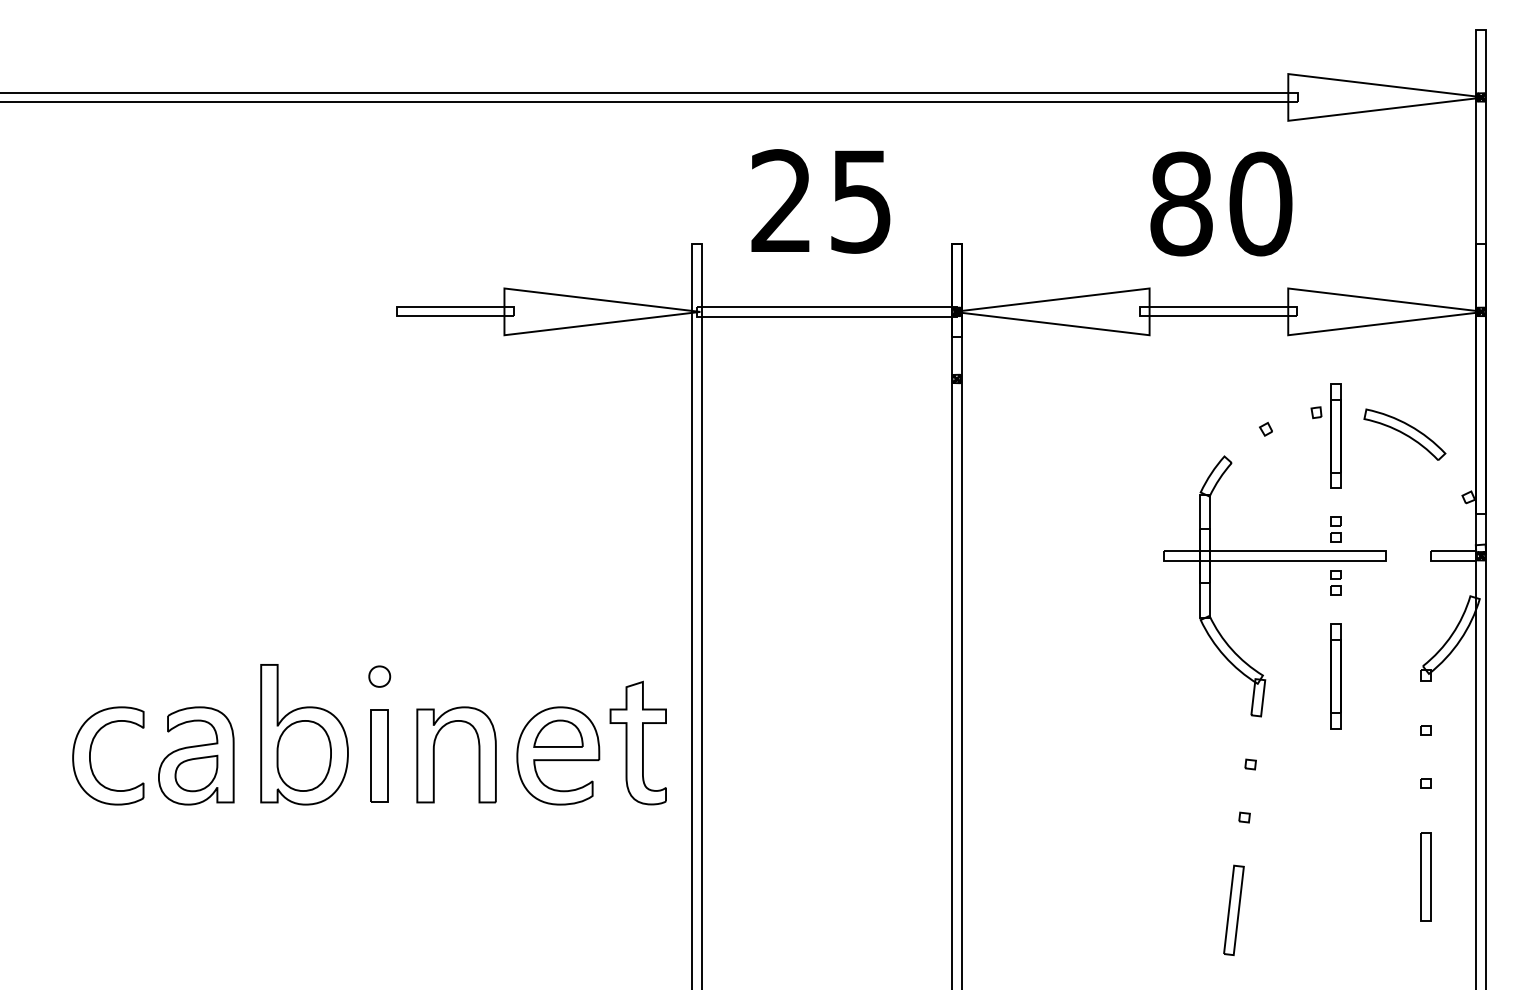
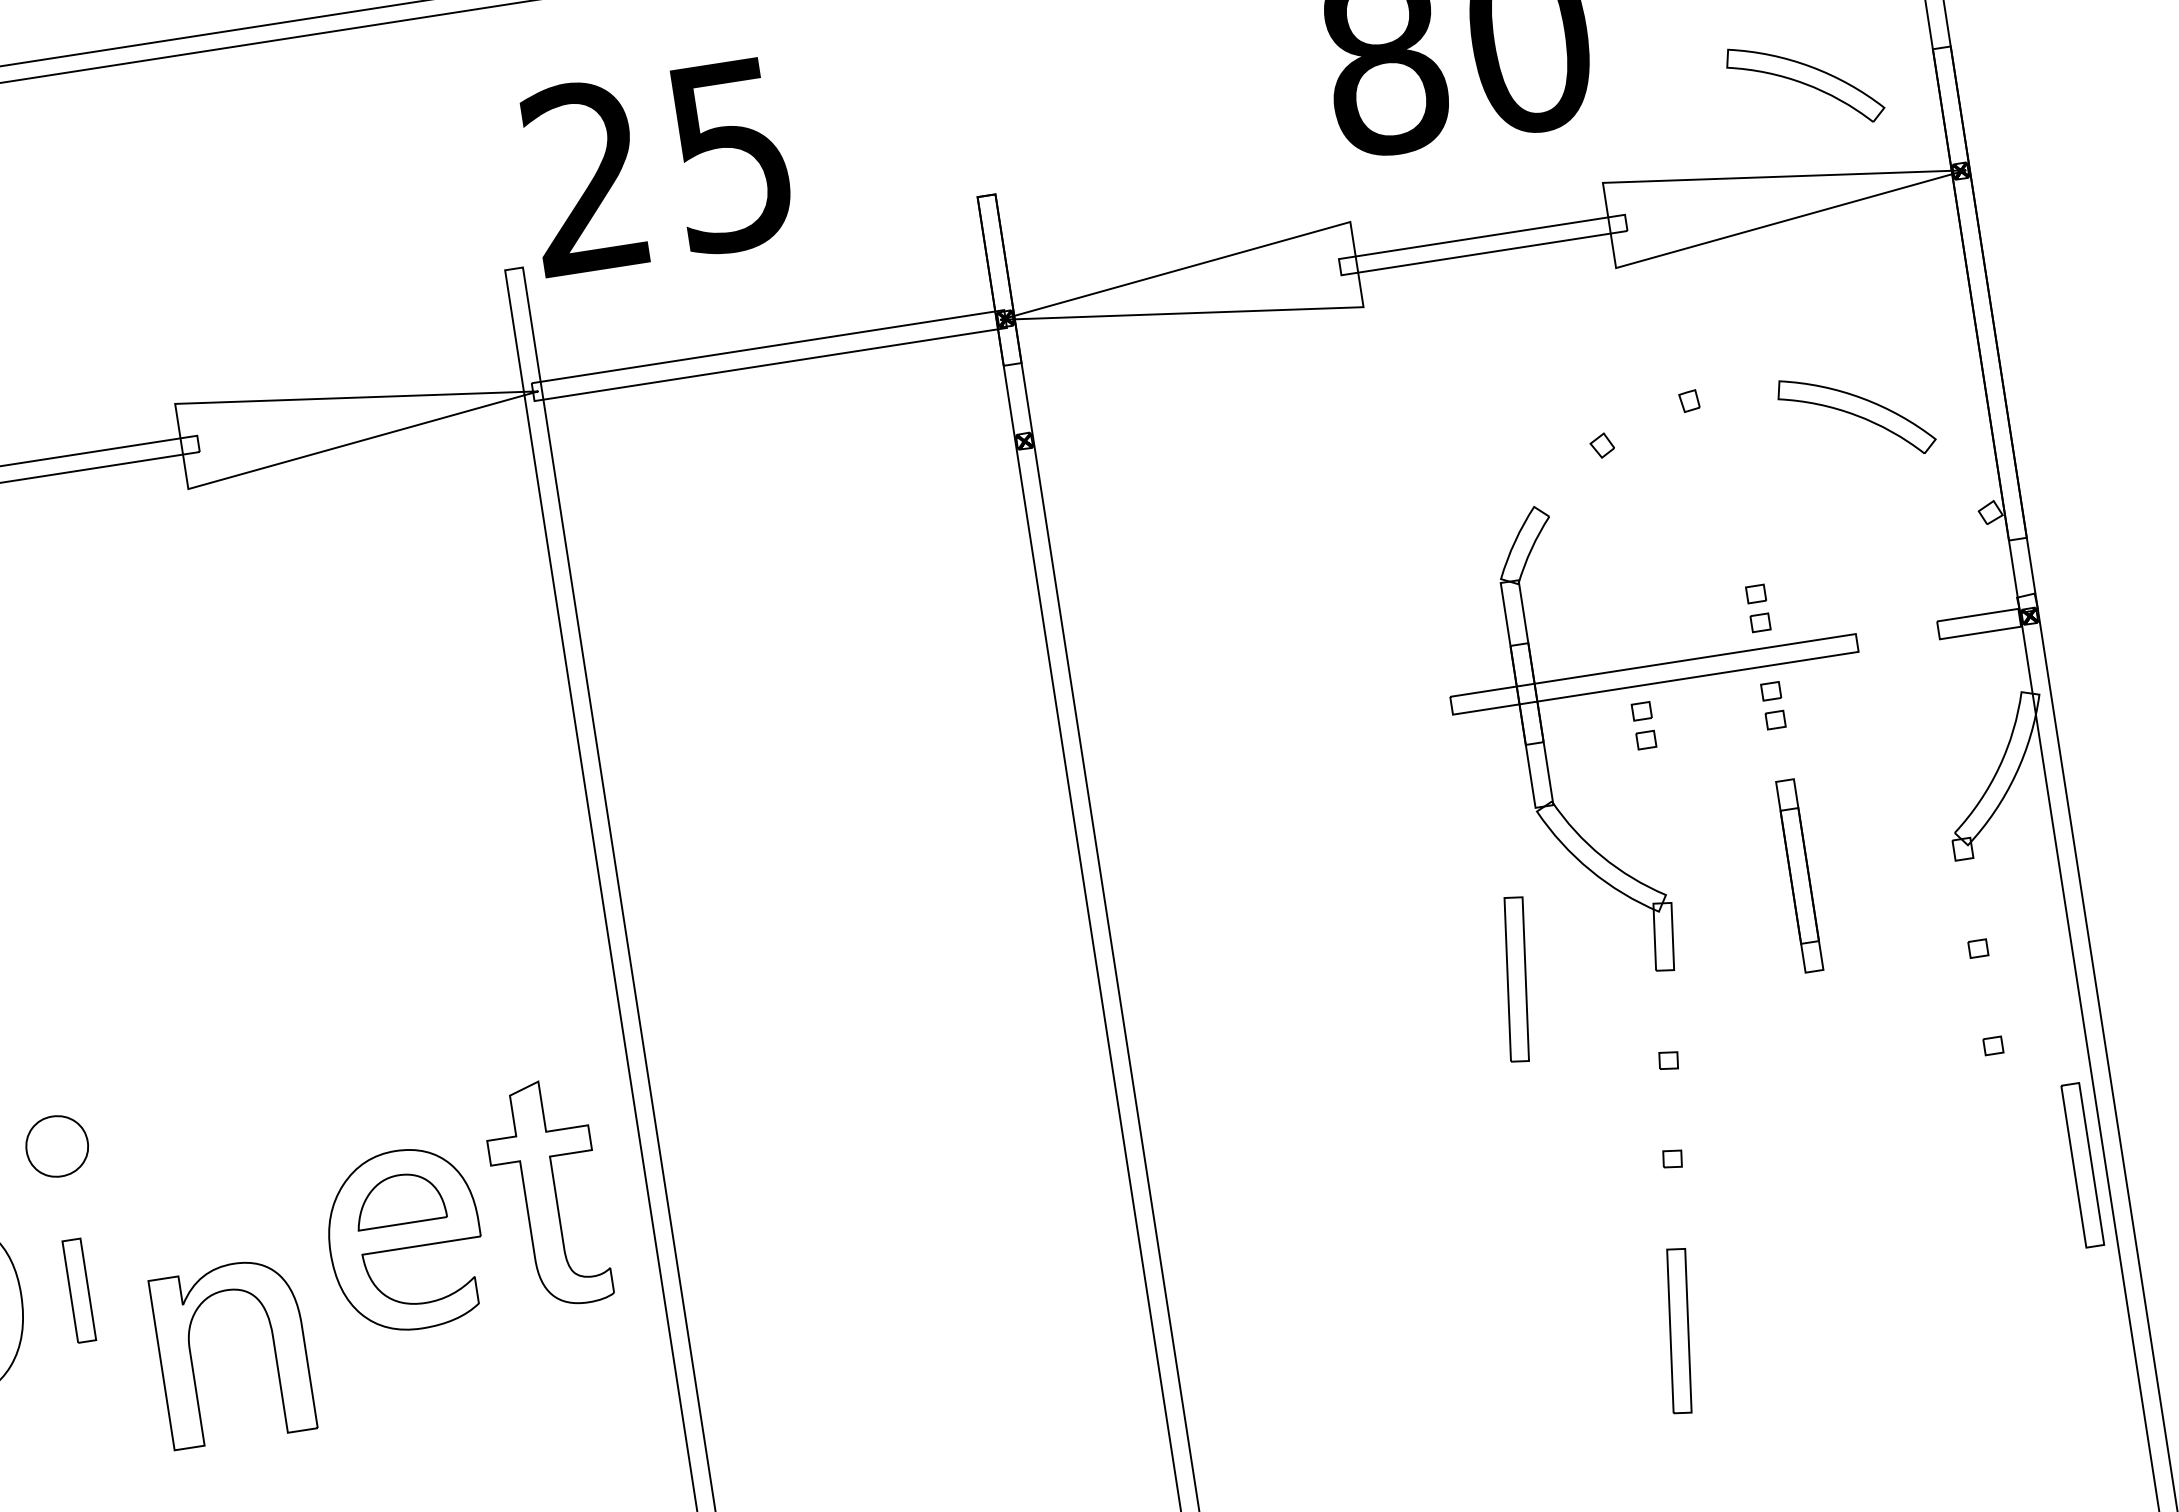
text: (820, 201) -> (657, 167), moved
part: (1404, 252) -> (1804, 84), added
part: (1335, 435) -> (1730, 437), removed
part: (1264, 582) -> (1642, 725), added
part: (379, 676) -> (56, 1145), size x1.6
part: (1175, 707) -> (1515, 977), added
part: (434, 754) -> (192, 1358), moved
part: (379, 755) -> (79, 1289), size x0.6
part: (1425, 876) -> (2081, 1164), moved

